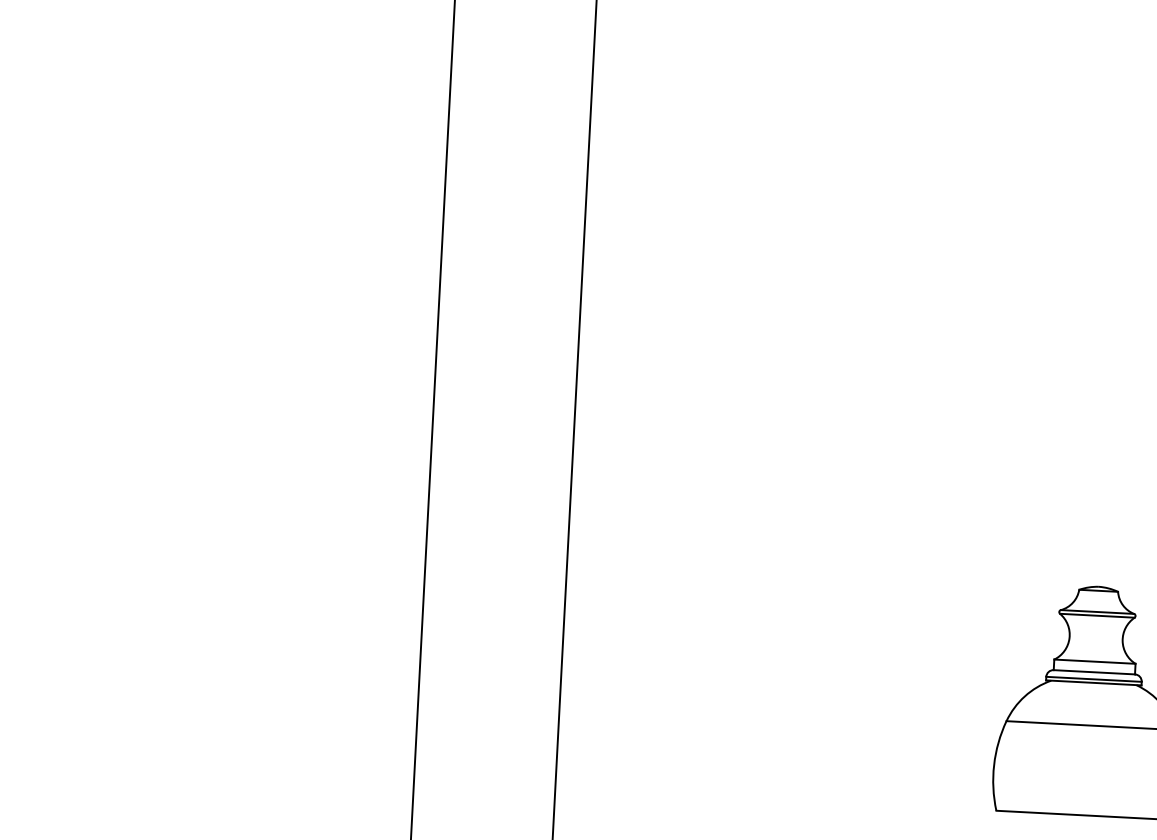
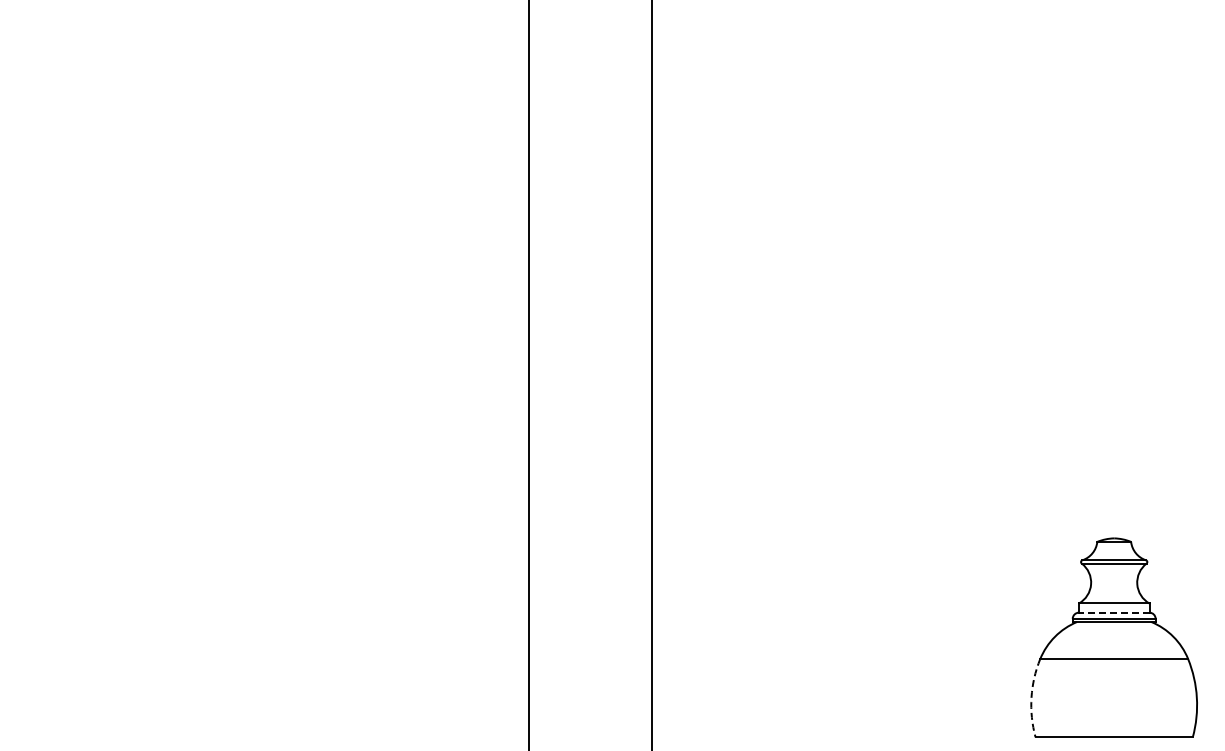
line: (1093, 672) -> (1113, 612), solid -> dashed
arc: (994, 764) -> (1031, 697), solid -> dashed

